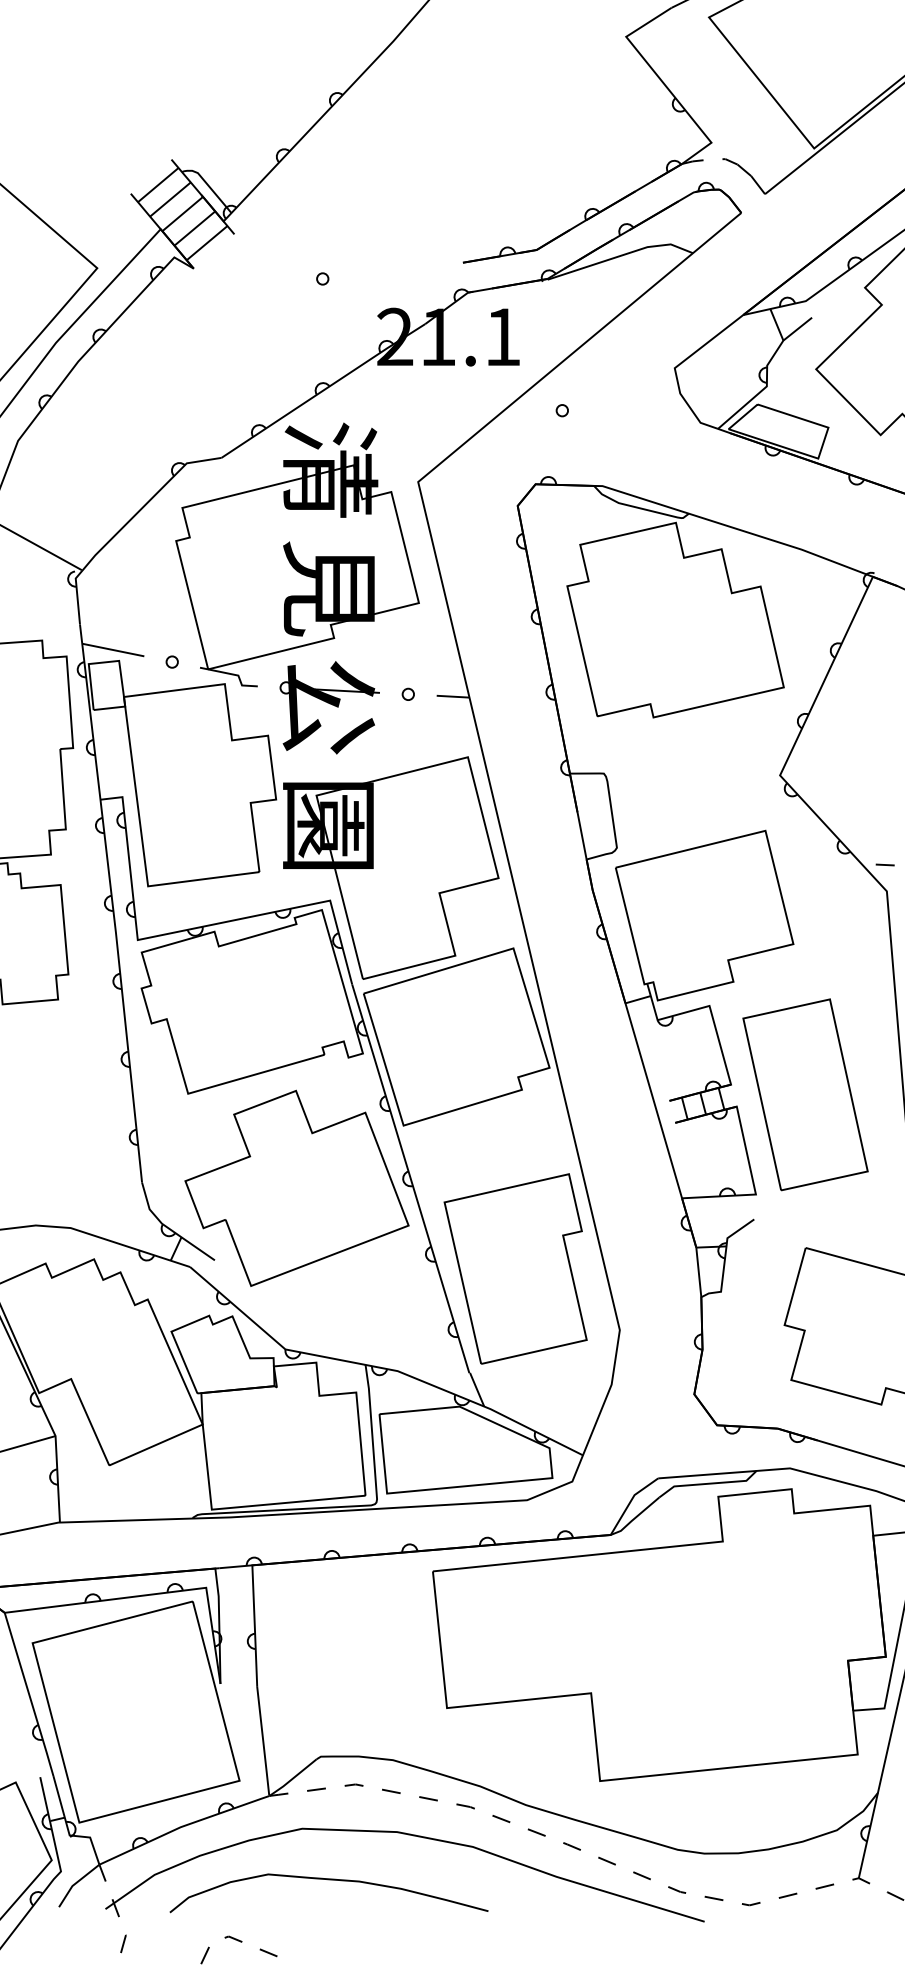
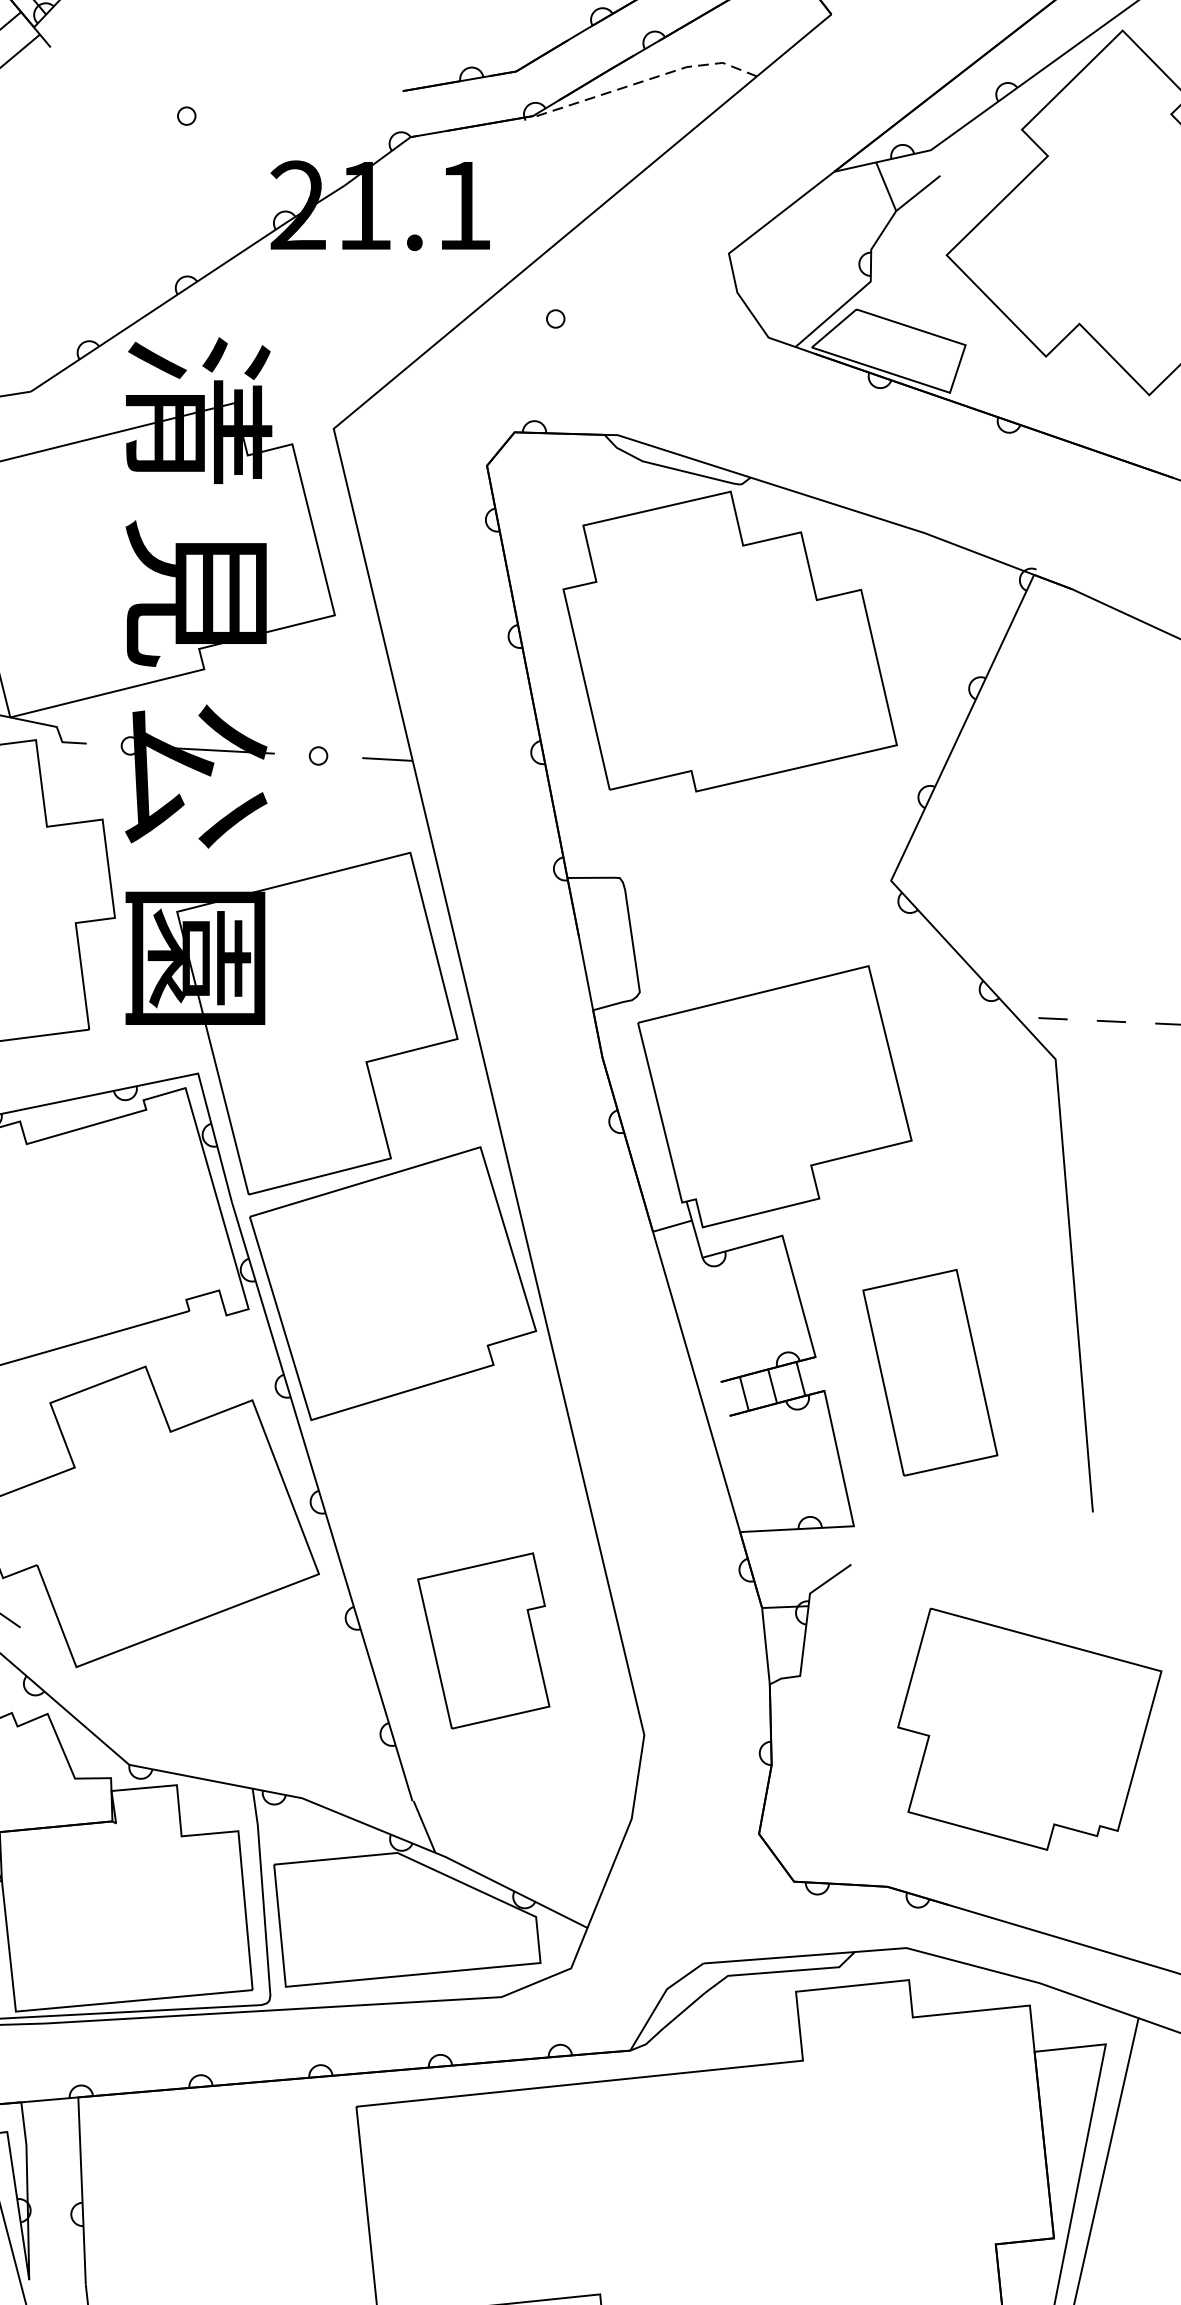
line: (621, 255) -> (646, 79), solid -> dashed
part: (805, 1094) -> (930, 1372), size x0.7
part: (515, 1268) -> (483, 1640), size x0.6

